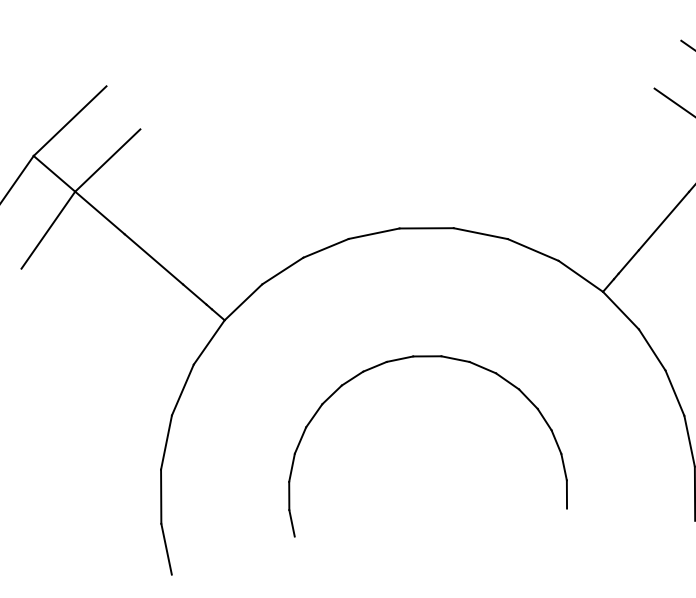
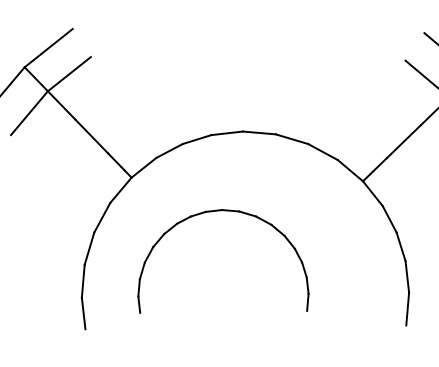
part: (415, 358) -> (223, 211), moved

